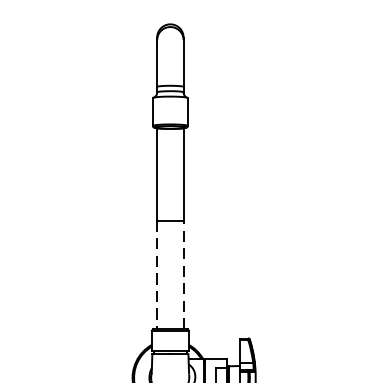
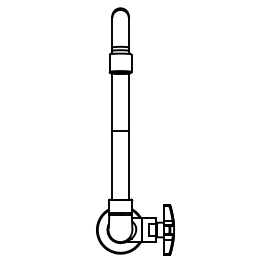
line: (183, 274) -> (128, 165), dashed -> solid
line: (157, 276) -> (112, 166), dashed -> solid

